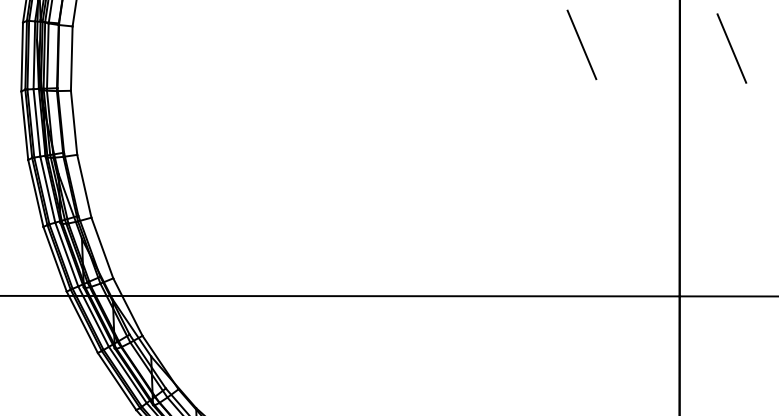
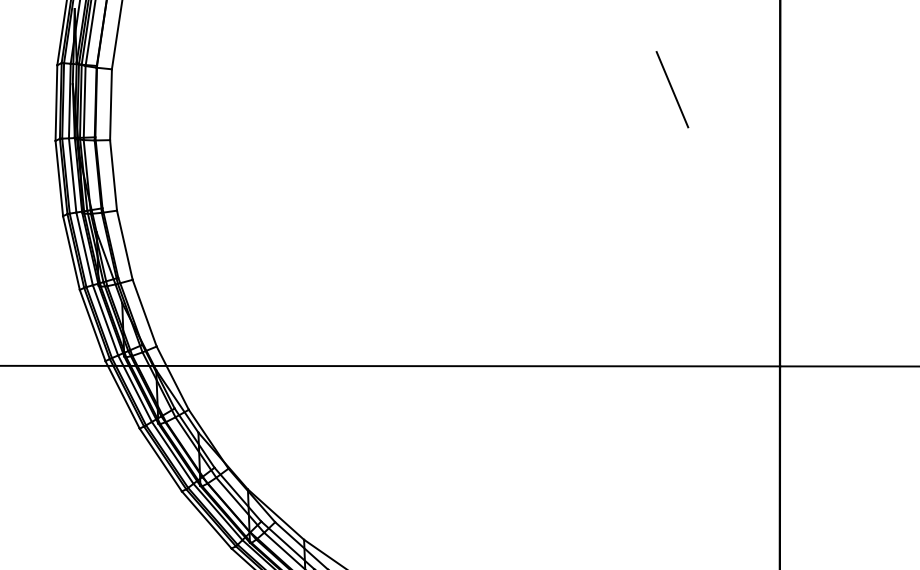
line: (731, 48) -> (837, 93), removed

